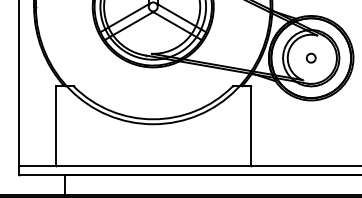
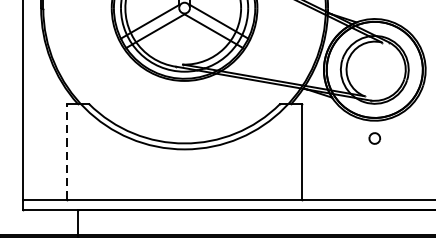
part: (310, 57) -> (373, 137), moved
line: (55, 126) -> (66, 152), solid -> dashed

